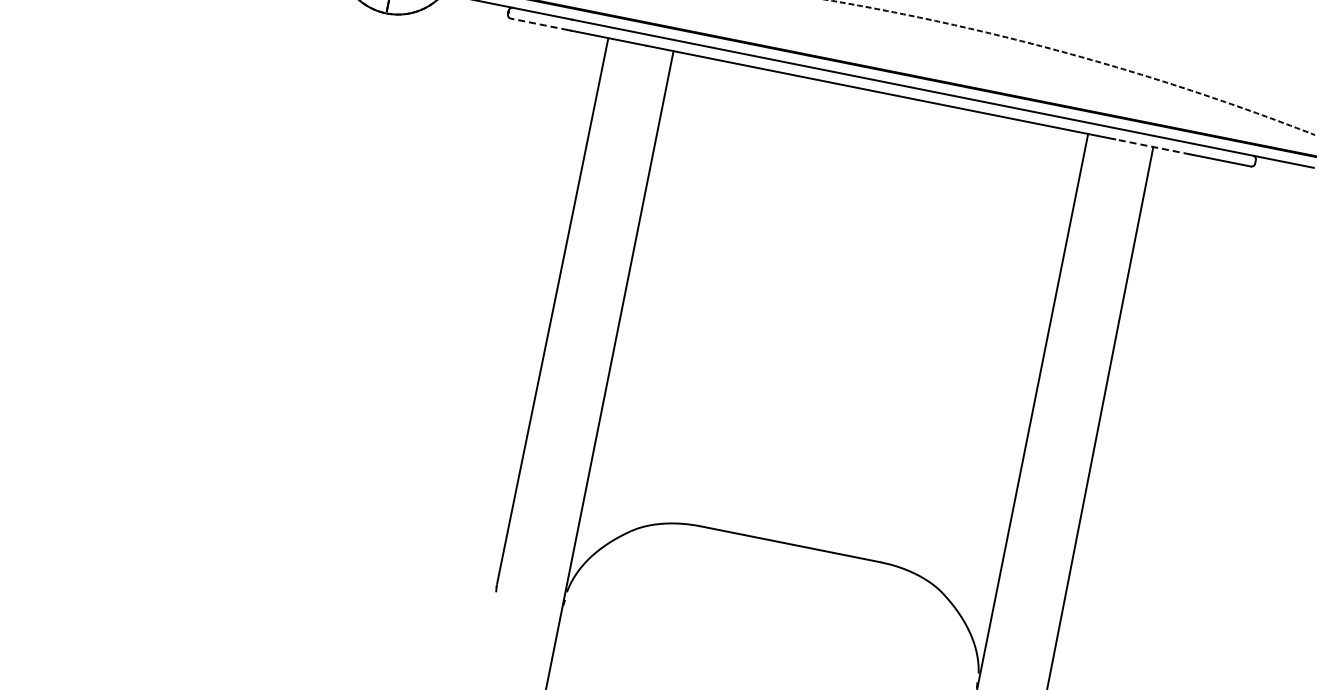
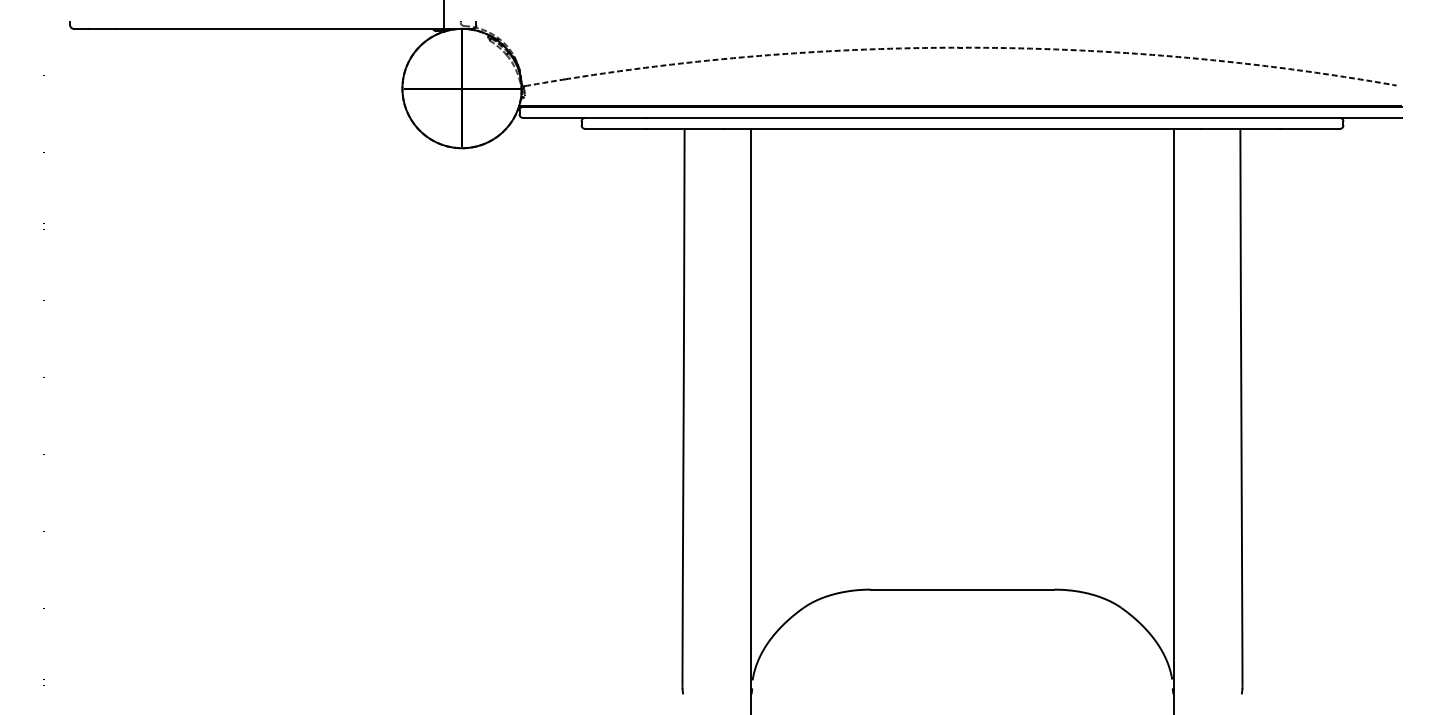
line: (538, 23) -> (613, 128), dashed -> solid
line: (1152, 146) -> (1239, 128), dashed -> solid

